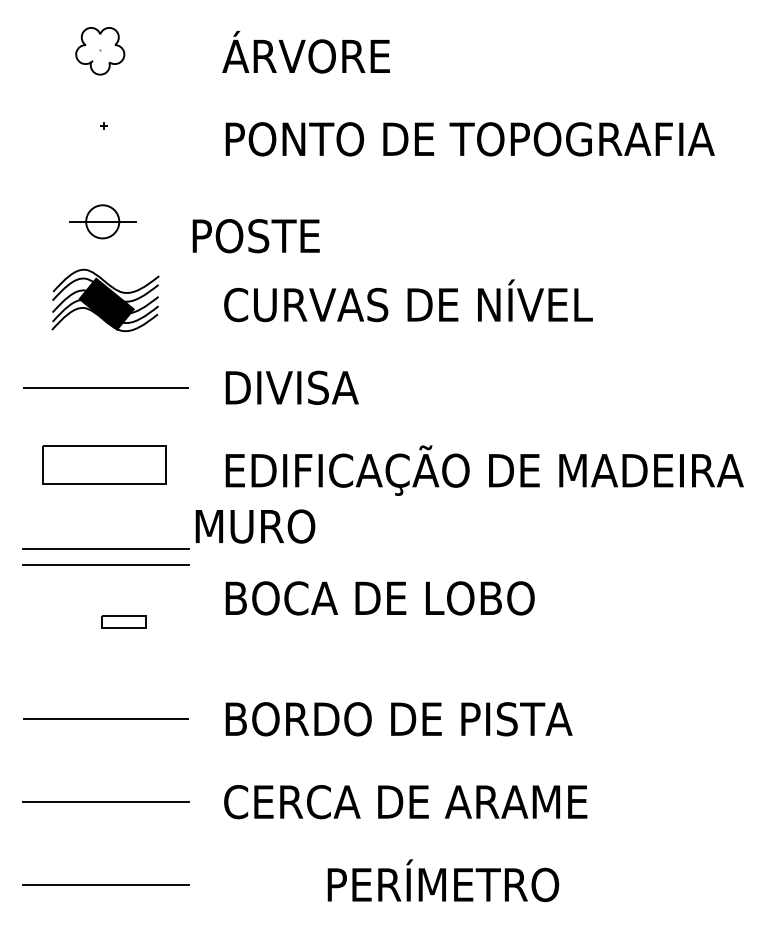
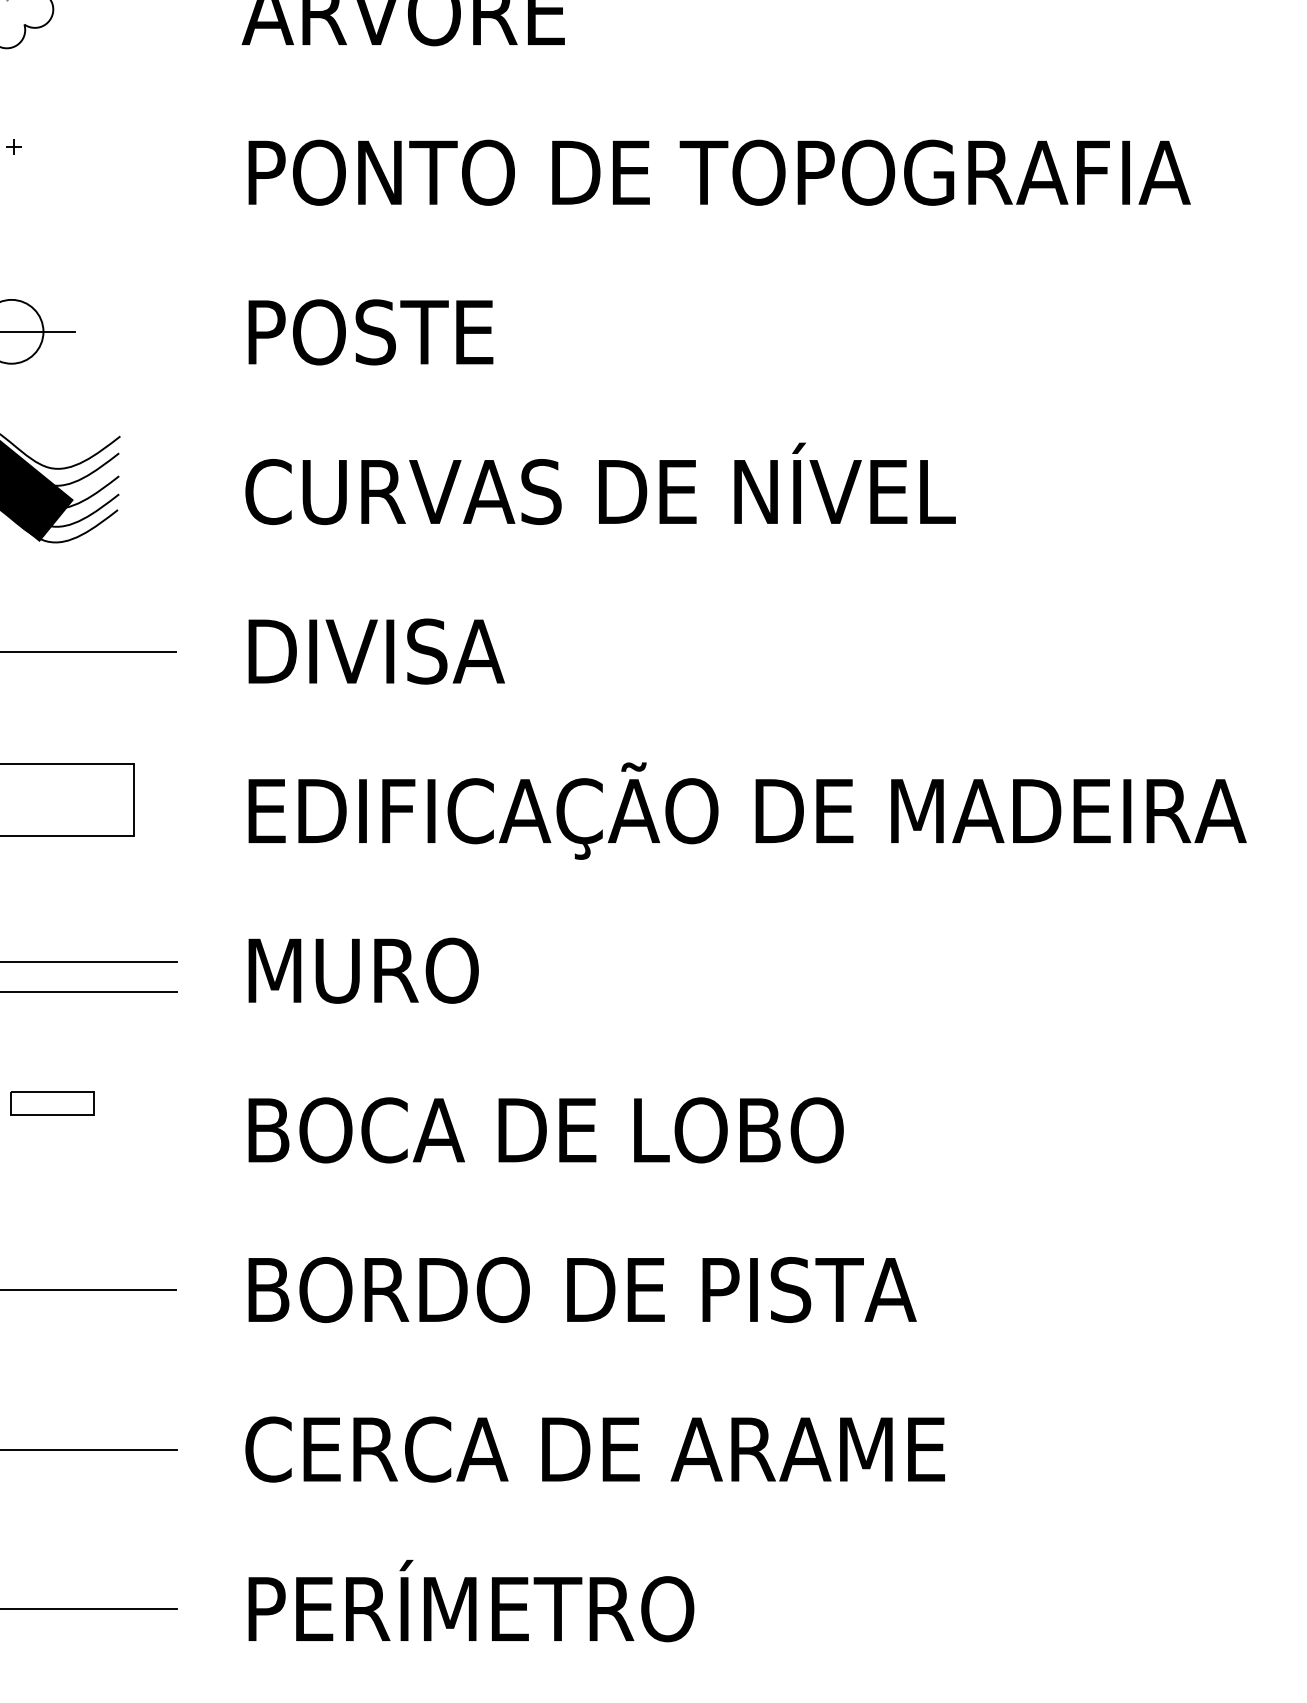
text: (255, 236) -> (369, 333), moved
text: (255, 526) -> (363, 970), moved
text: (379, 598) -> (544, 1130), moved
text: (443, 880) -> (471, 1600), moved

